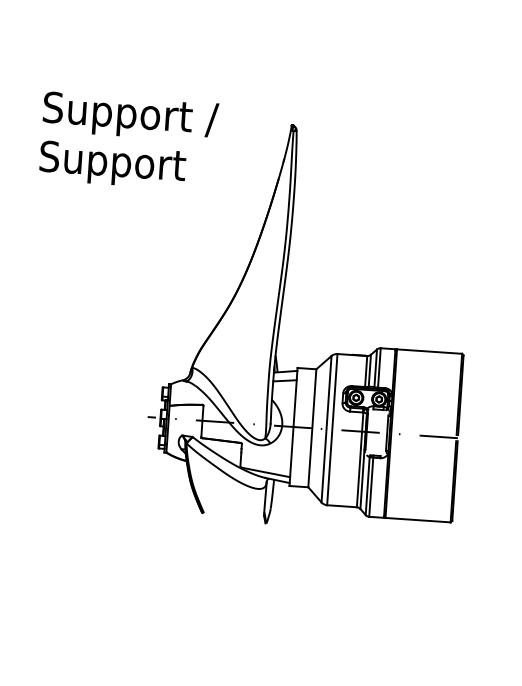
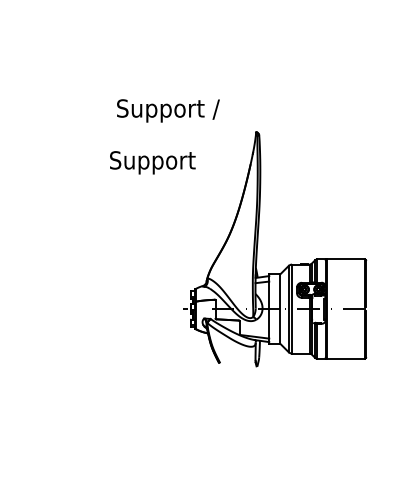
text: (130, 116) -> (168, 110), moved

